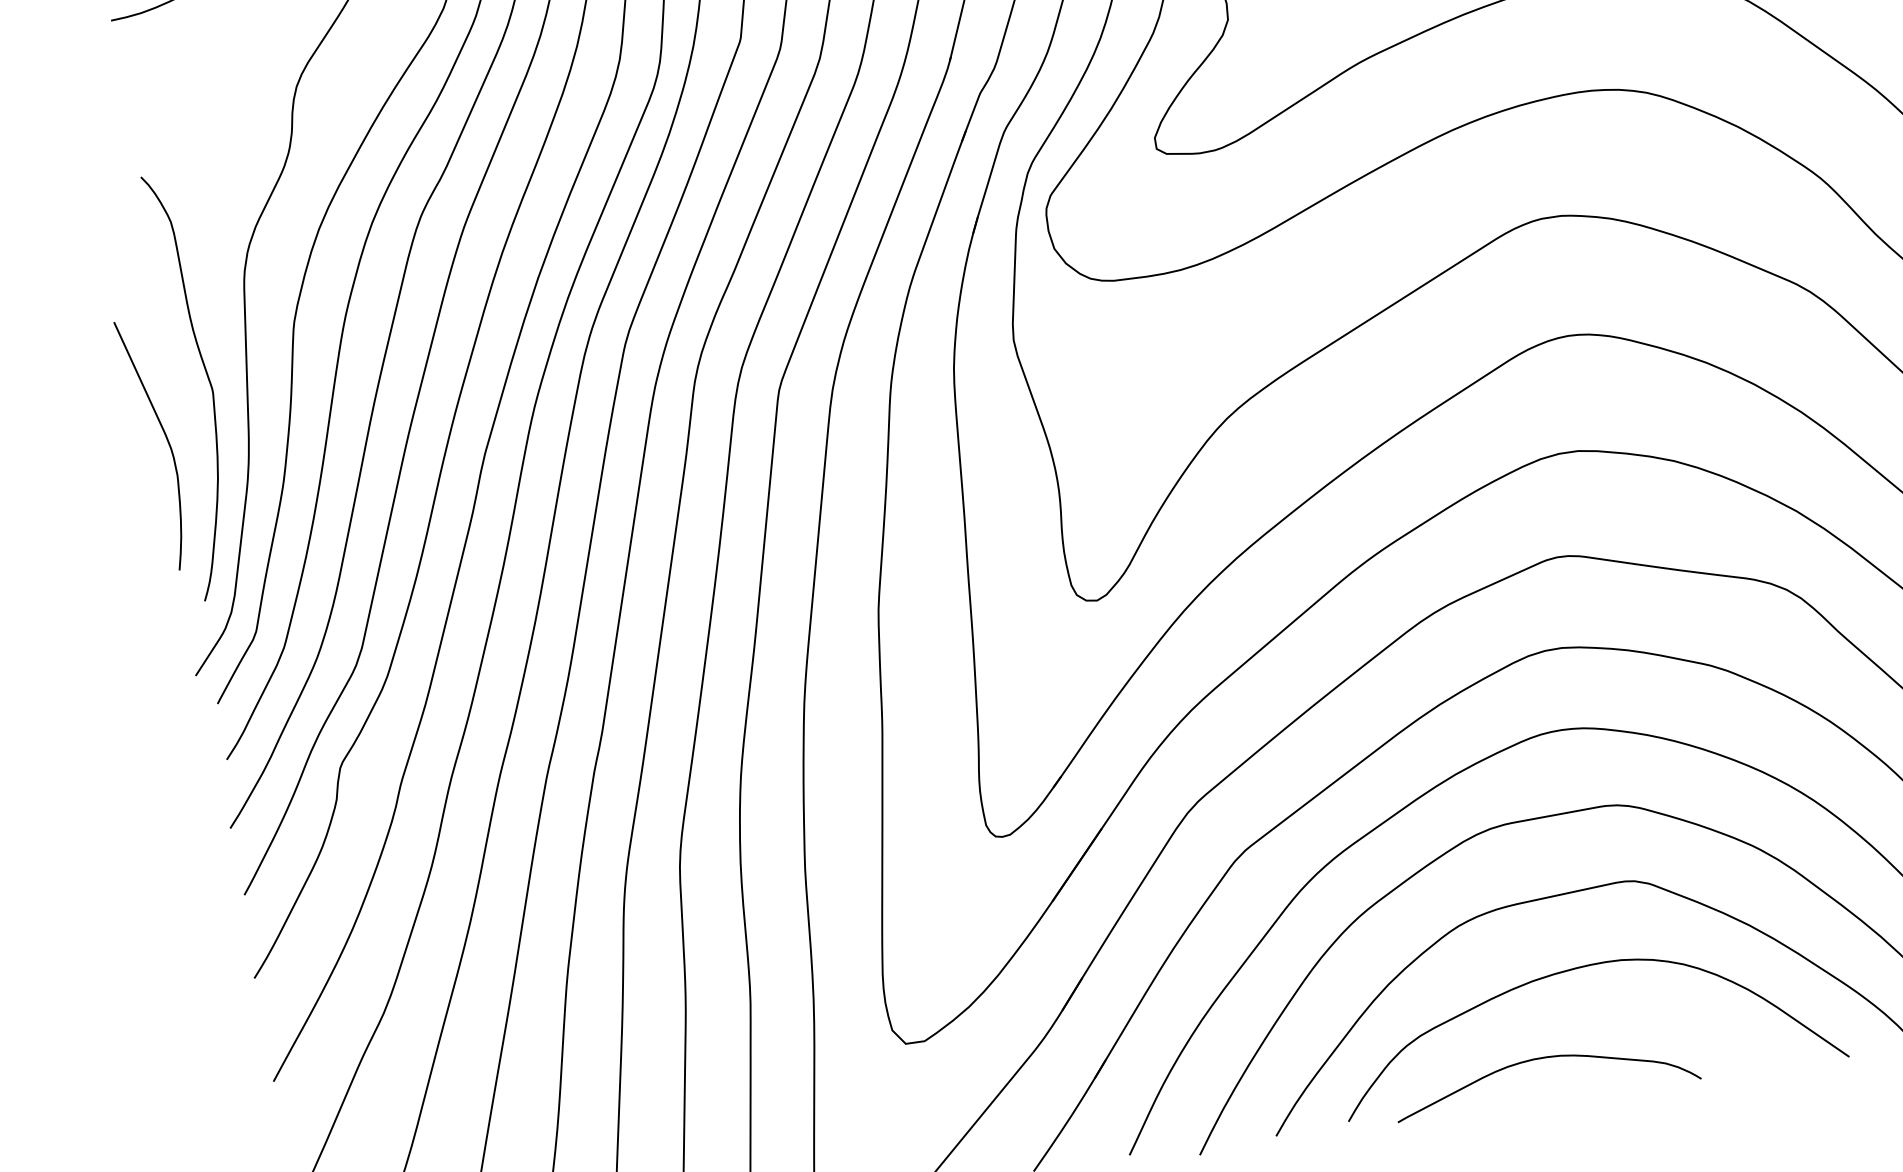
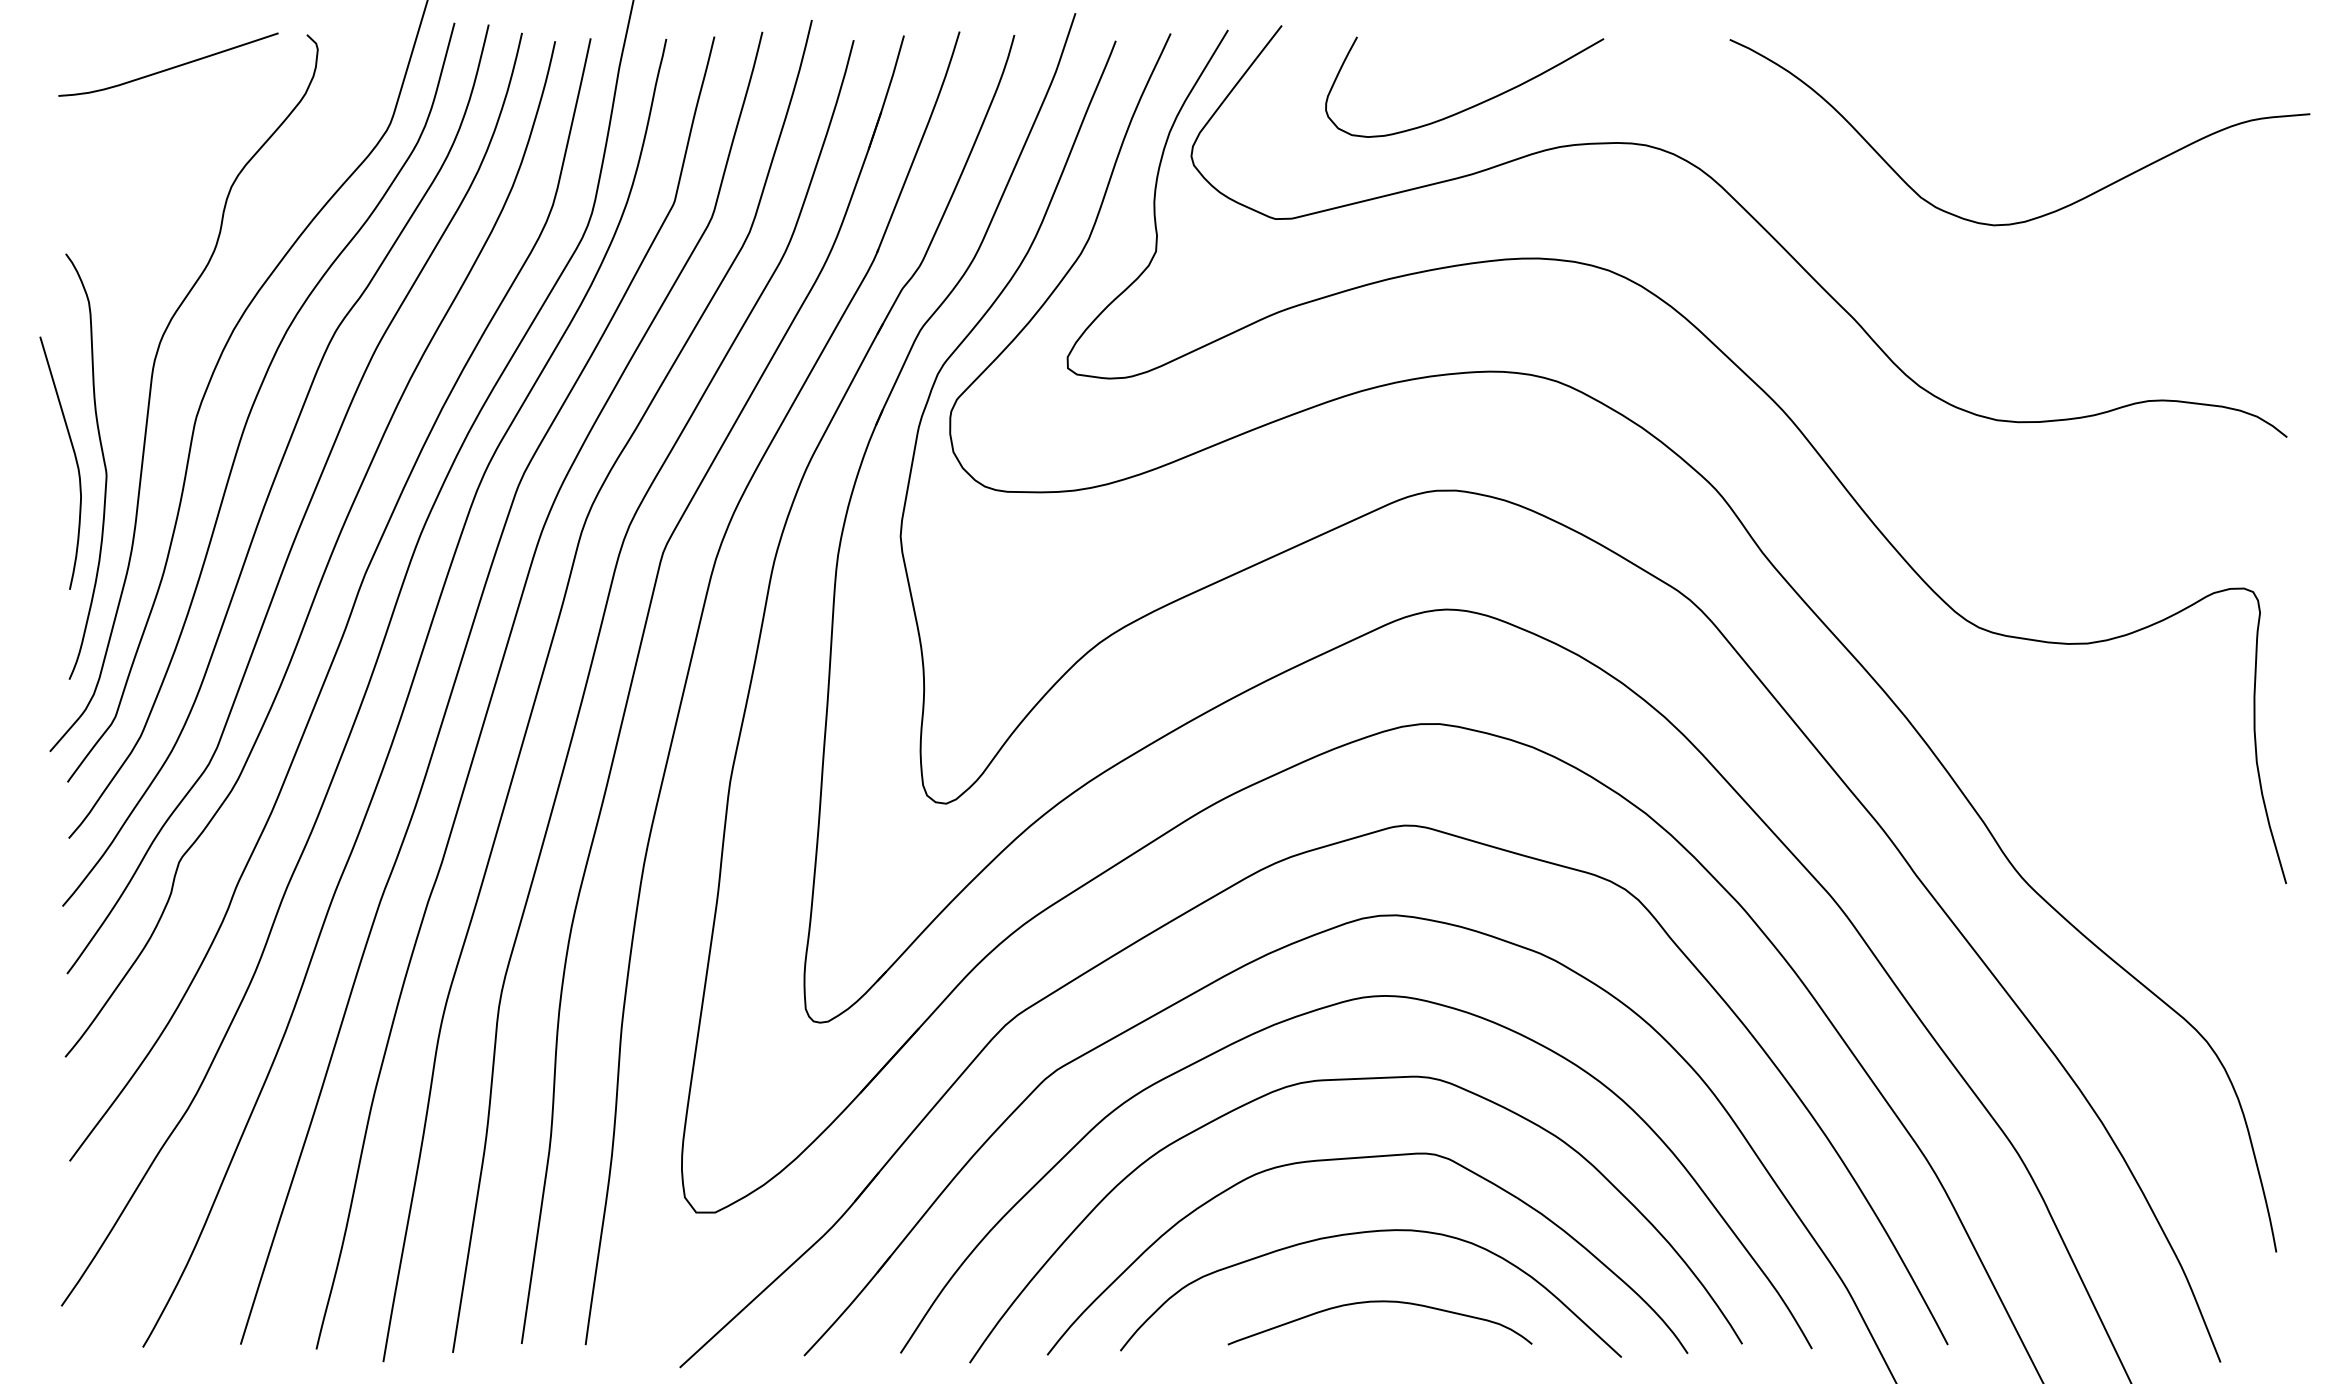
curve: (165, 437) -> (74, 457), moved
curve: (1543, 1058) -> (1379, 1302), moved

